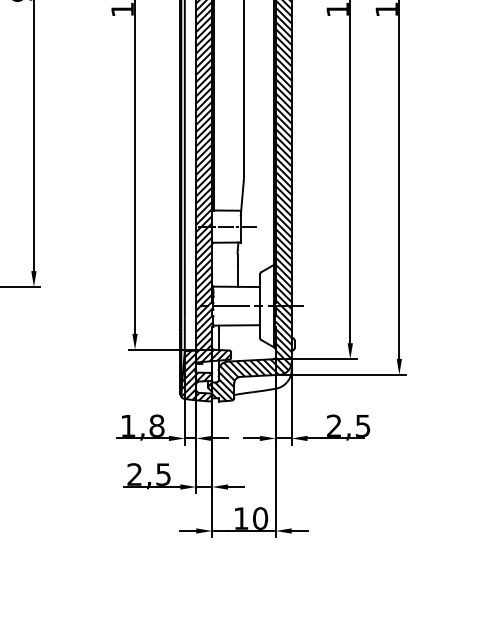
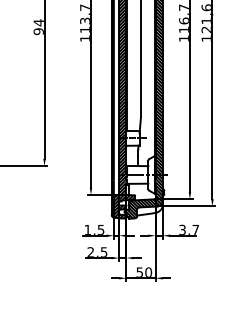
text: (155, 424) -> (100, 229), 1,8 -> 1,5
text: (347, 424) -> (188, 229), 2,5 -> 3,7
text: (240, 516) -> (139, 271), 10 -> 50

